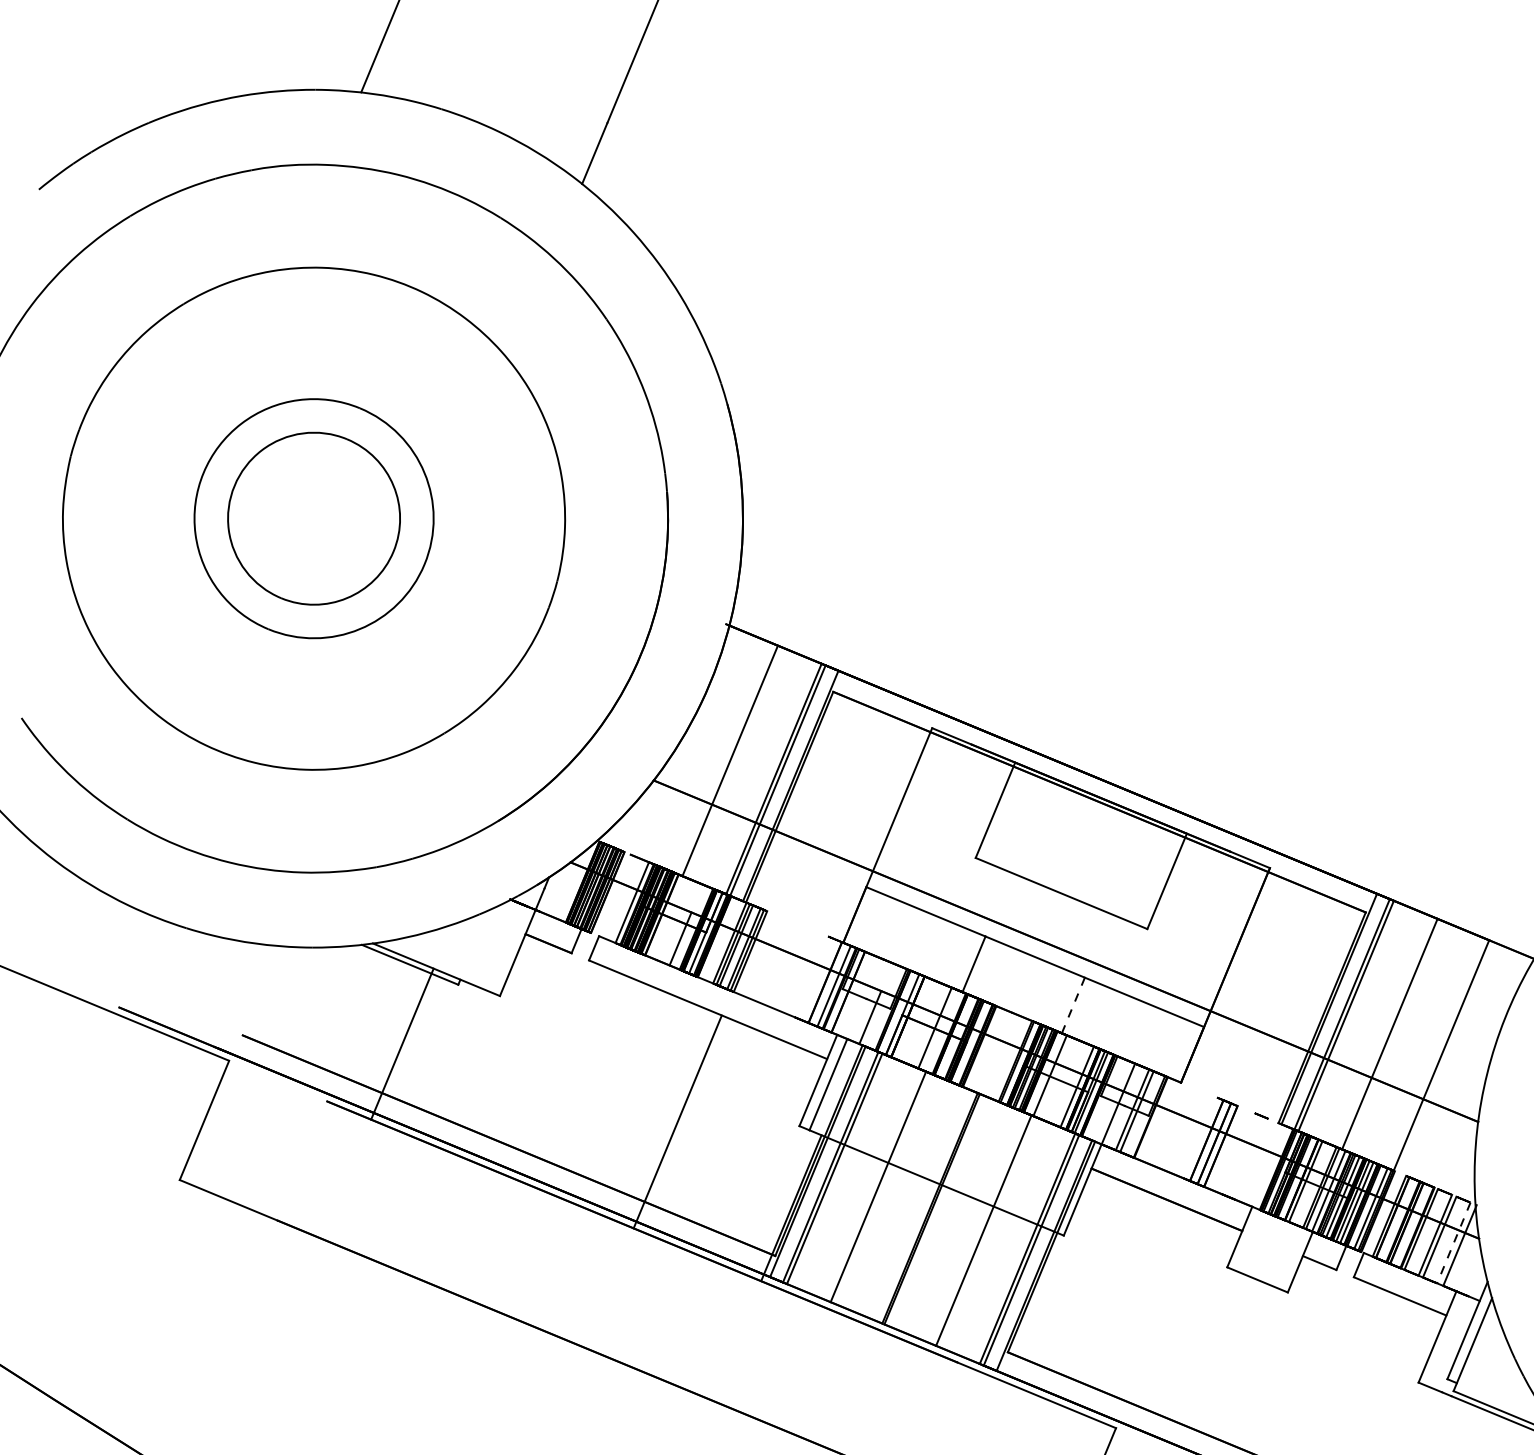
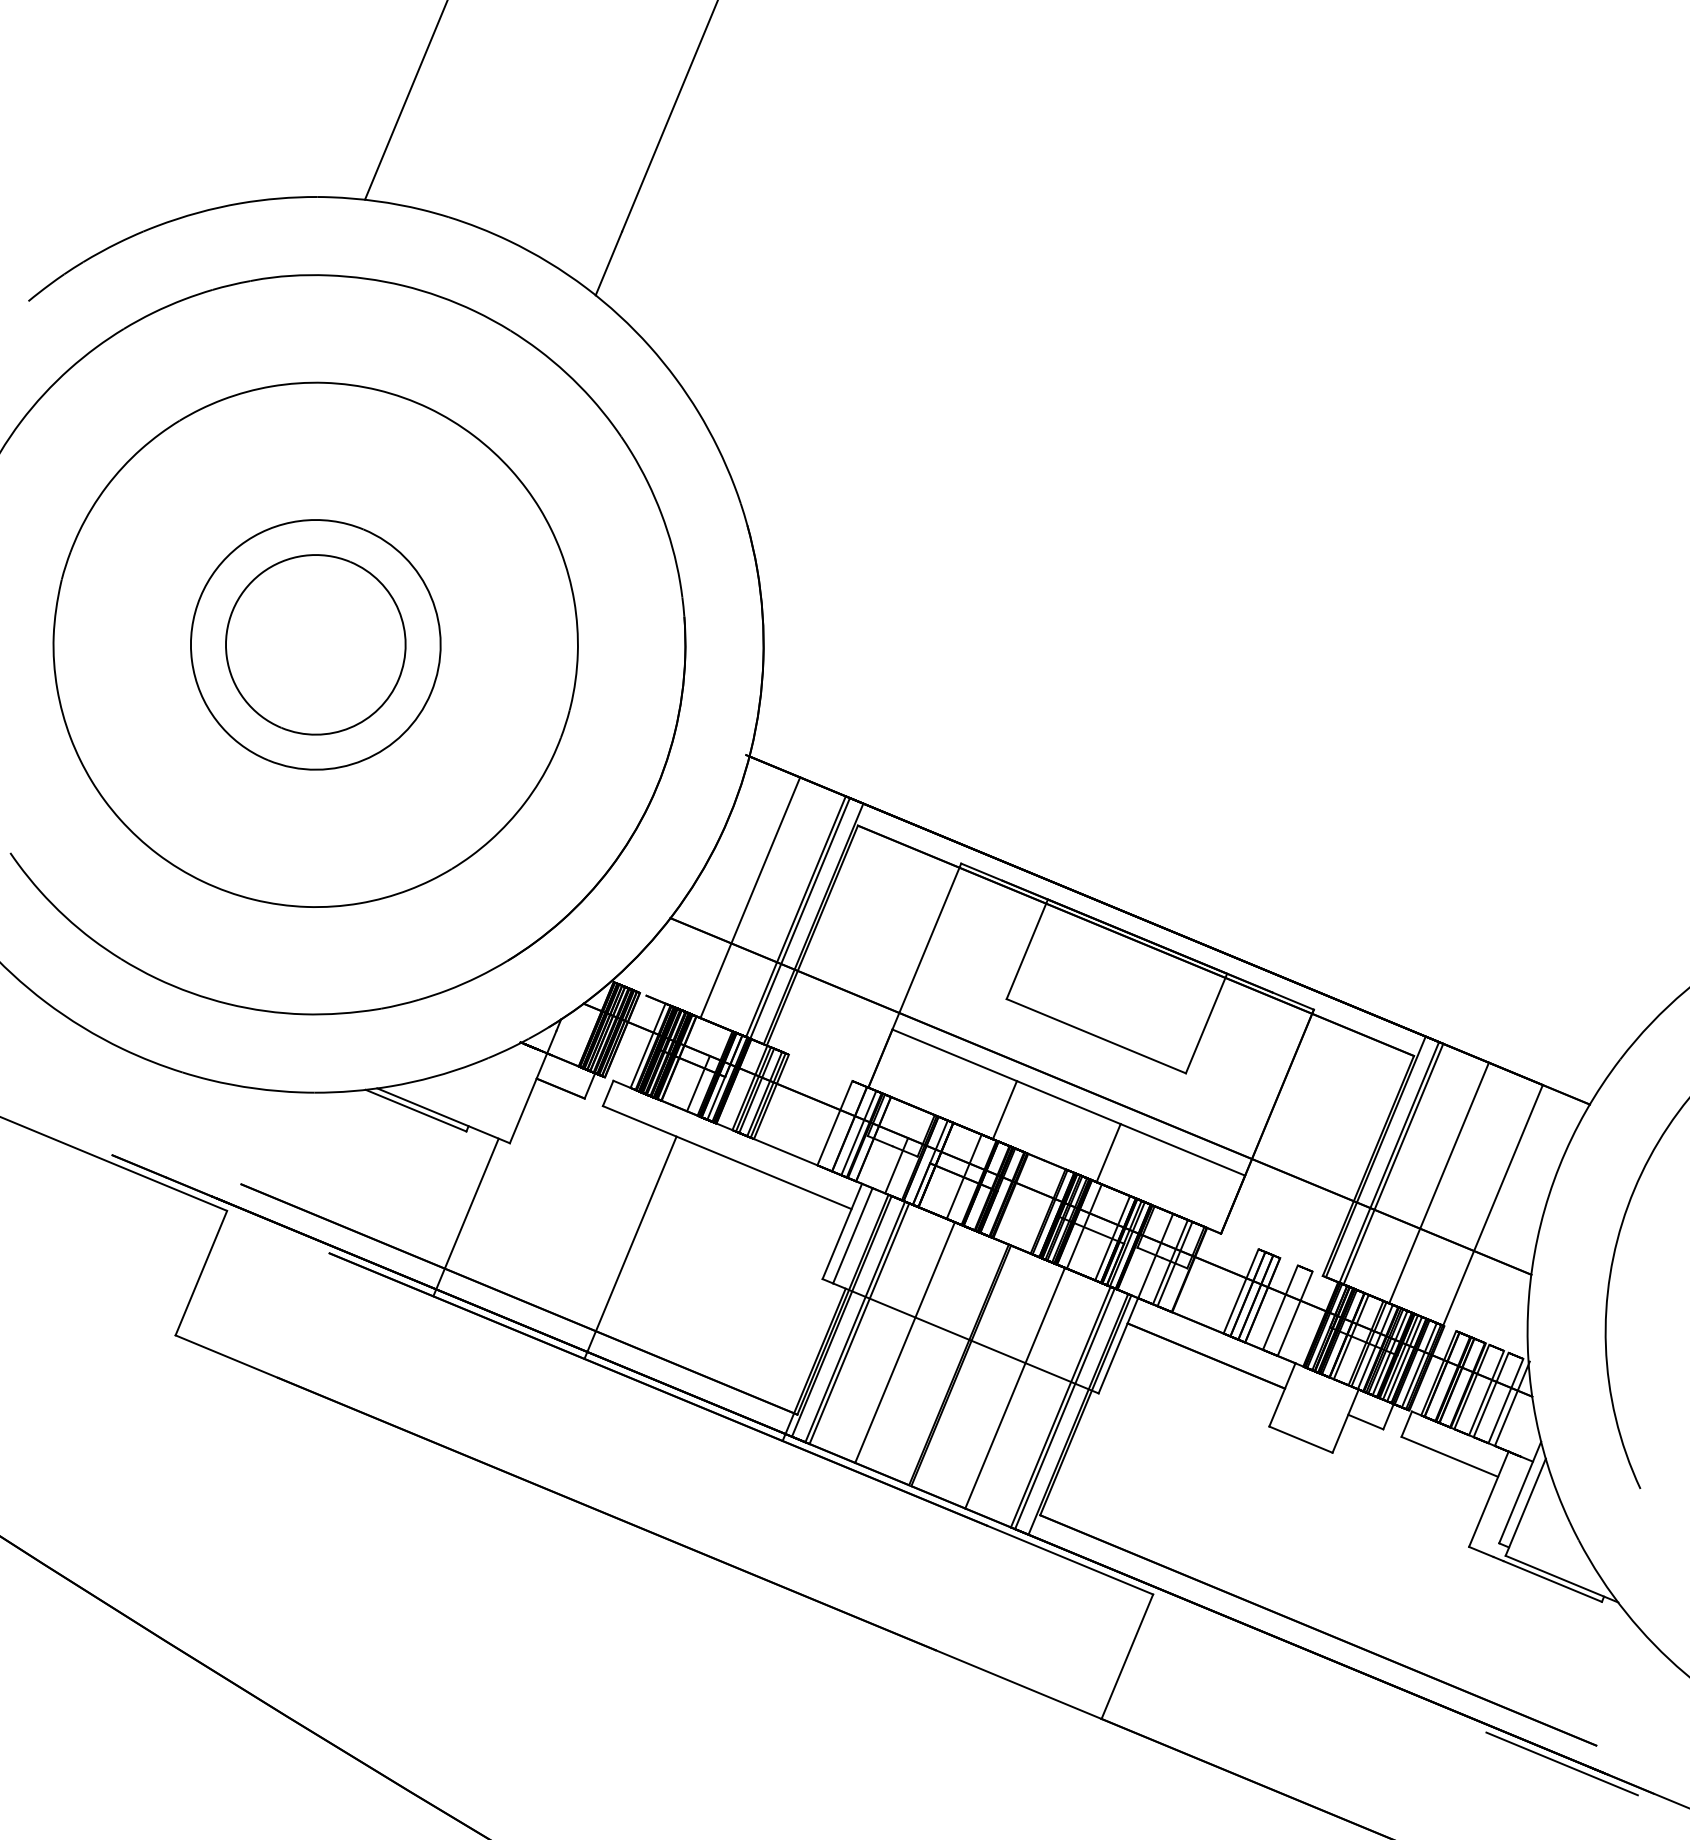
line: (810, 977) -> (834, 1123), added
line: (1073, 1005) -> (1108, 1153), dashed -> solid
line: (401, 1044) -> (465, 1217), moved
line: (677, 1121) -> (630, 1247), moved
line: (1199, 1137) -> (1240, 1291), added
line: (1237, 1153) -> (1279, 1307), added
line: (1251, 1159) -> (1294, 1313), added
line: (1453, 1243) -> (1505, 1401), dashed -> solid

